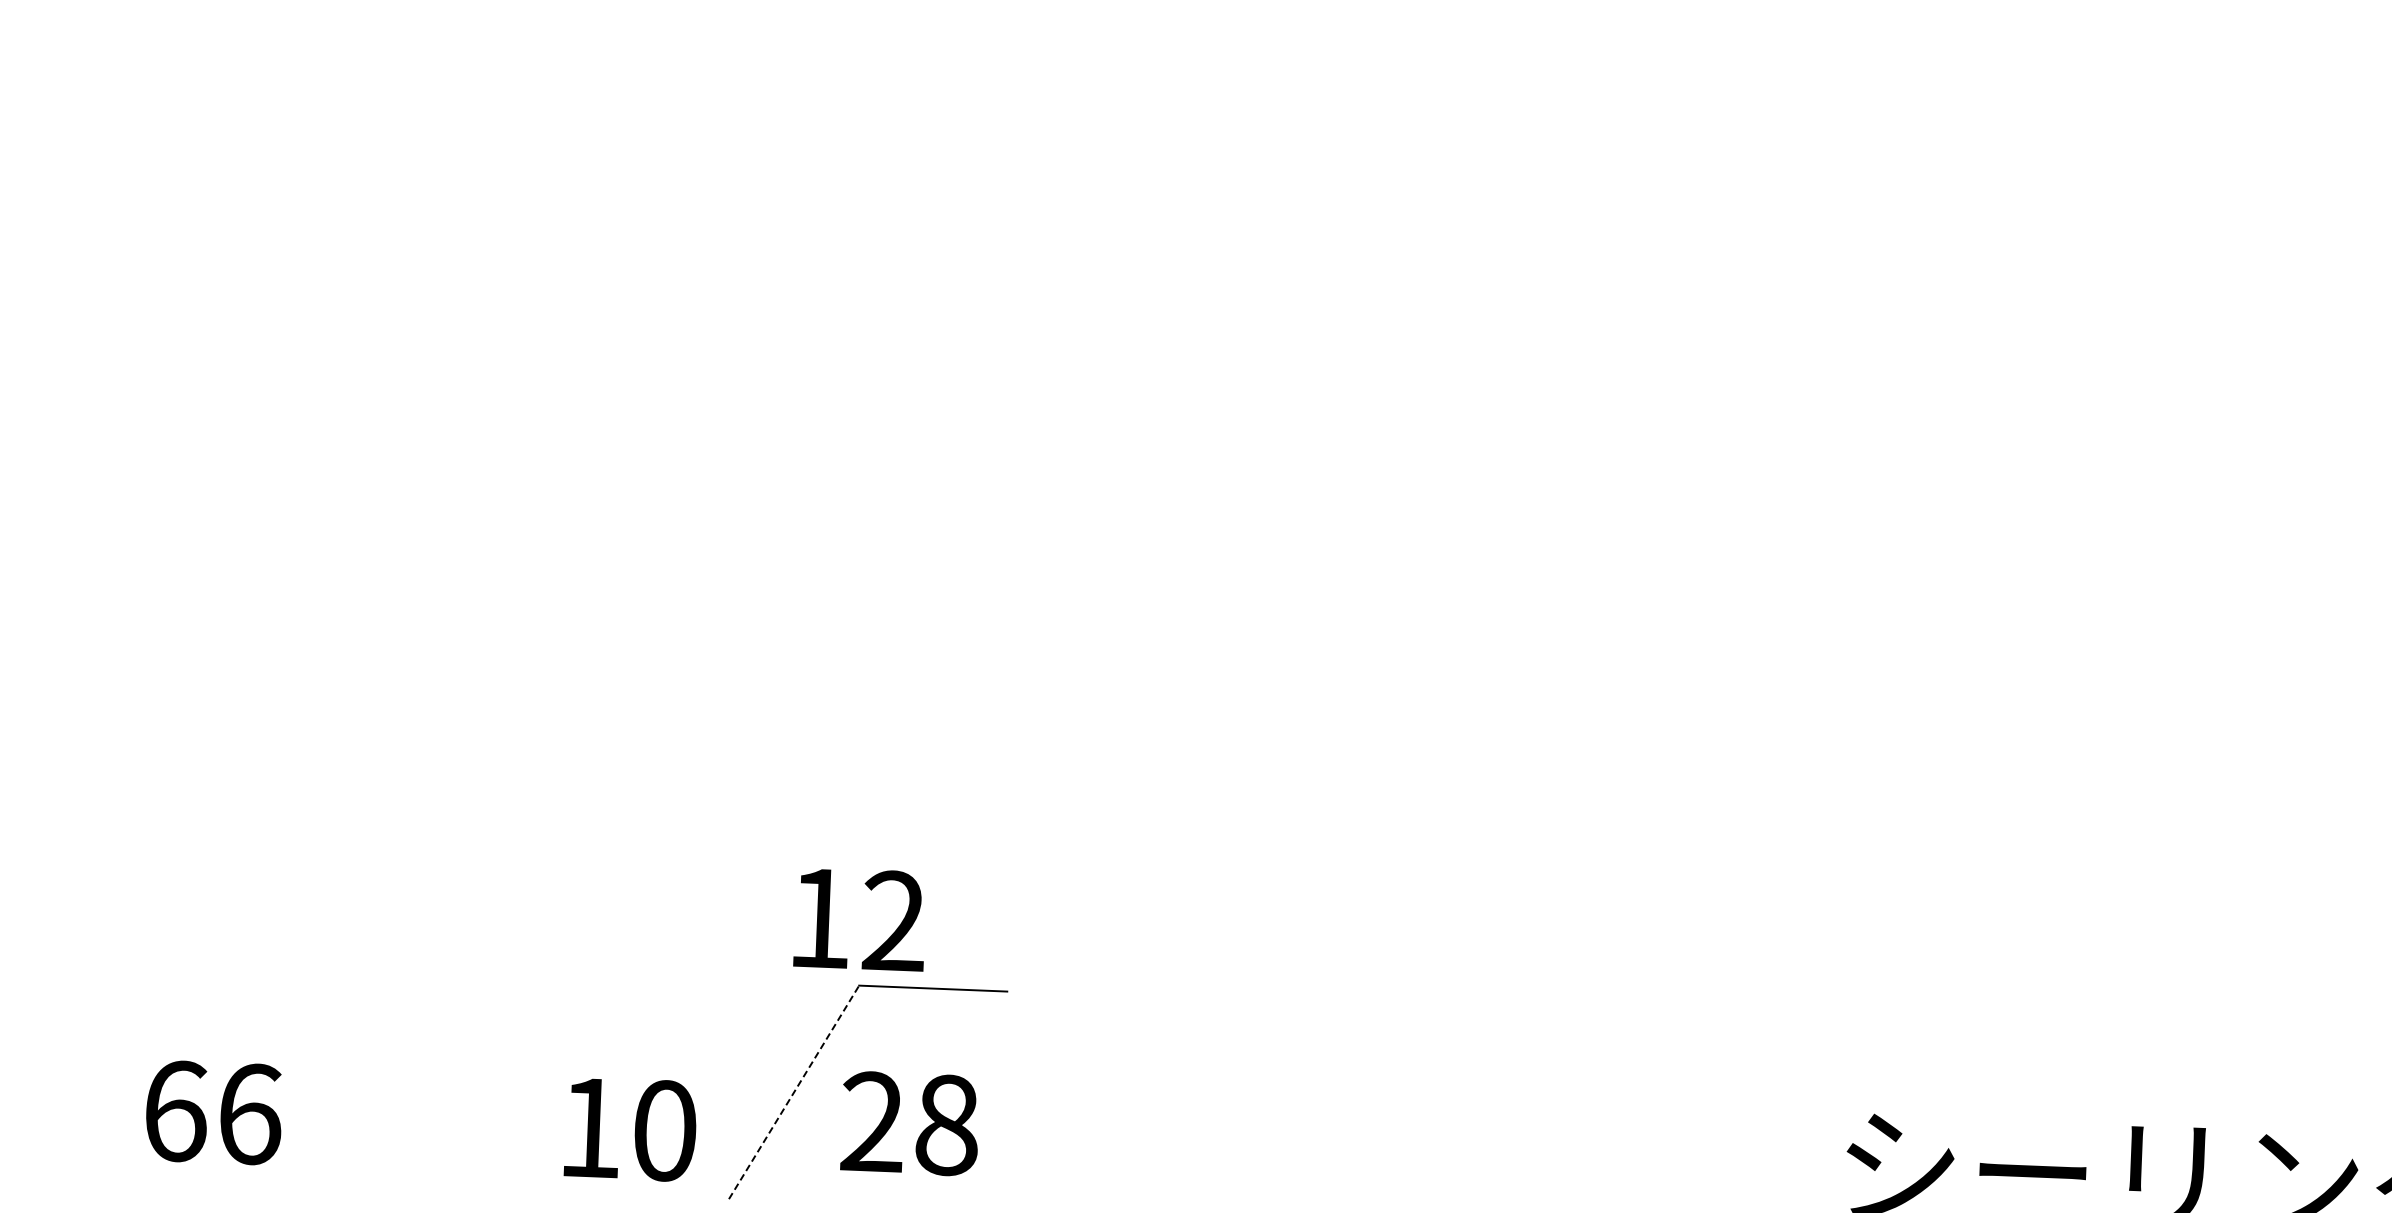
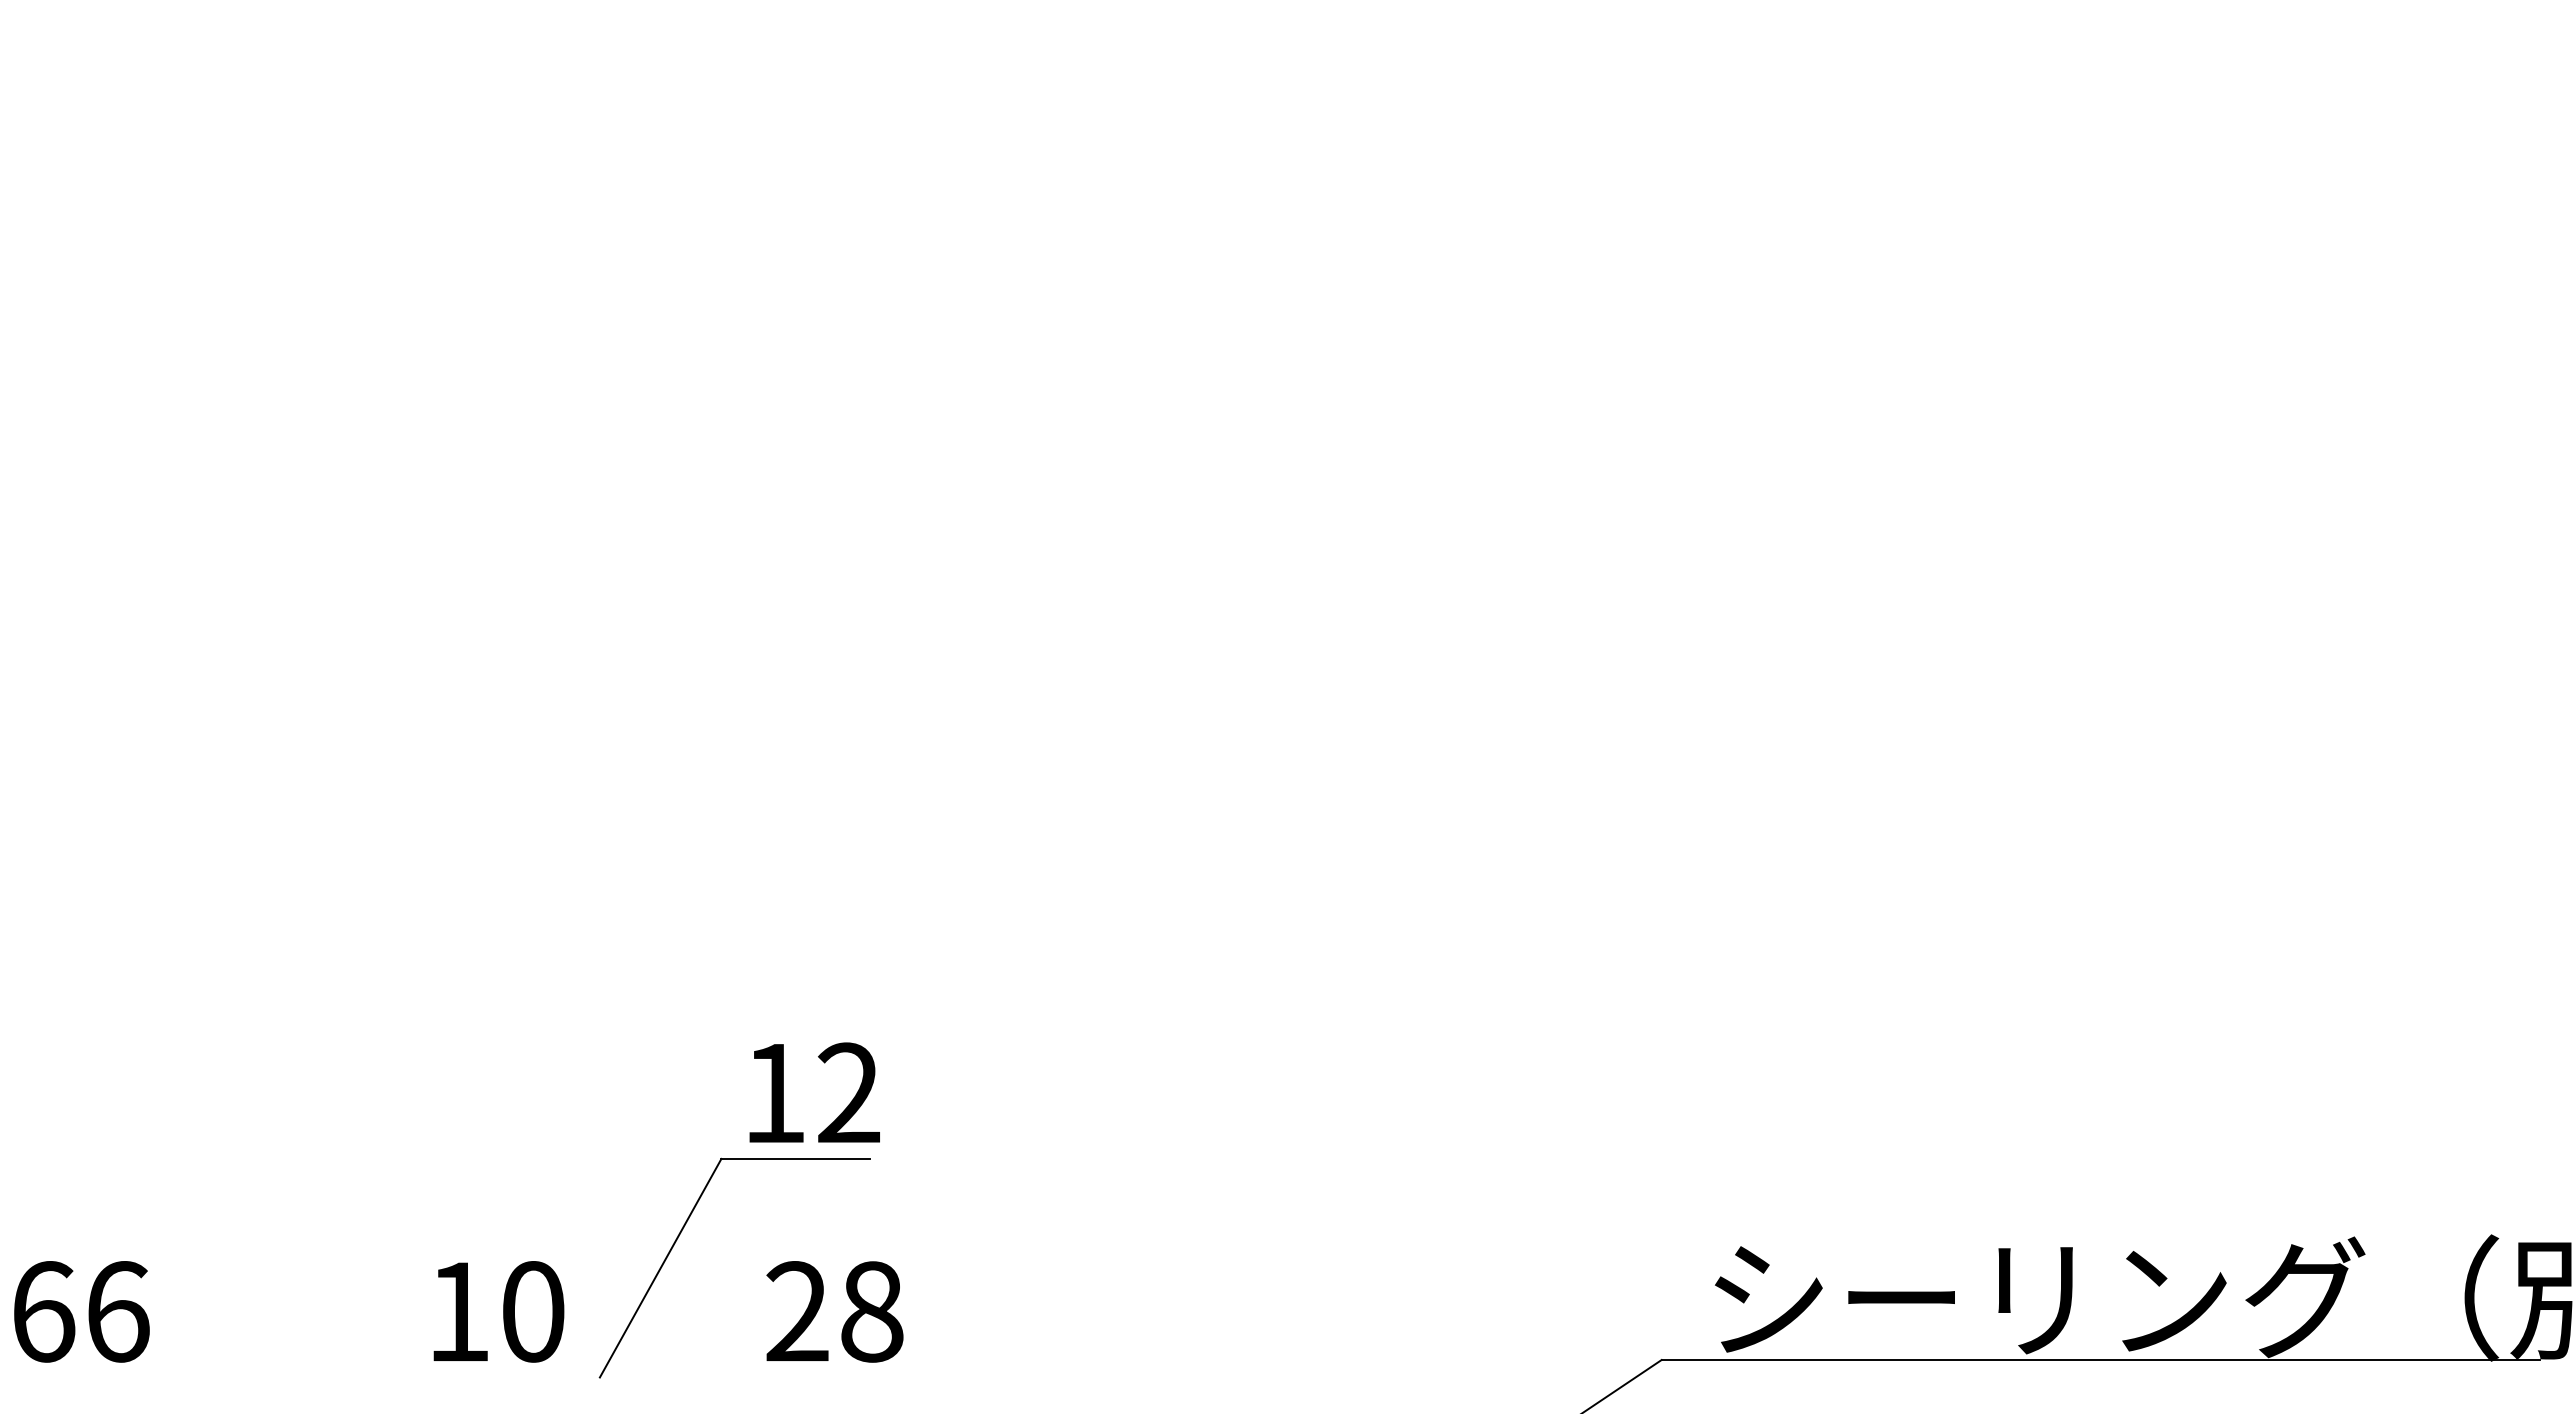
text: (859, 919) -> (814, 1092), moved
line: (793, 1091) -> (660, 1267), dashed -> solid
text: (909, 1123) -> (834, 1311), moved

